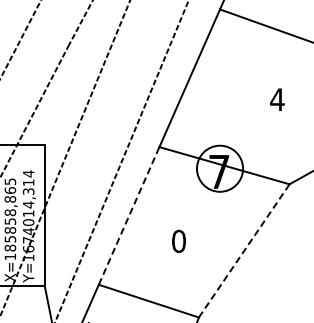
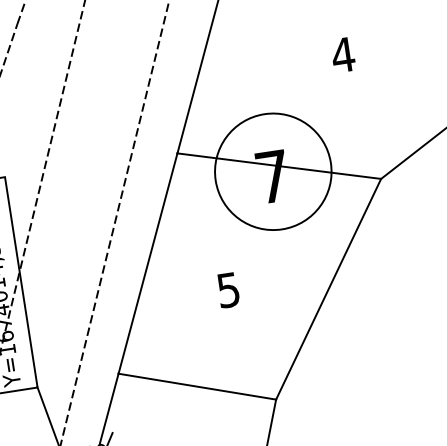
circle: (219, 168) -> (272, 171), size x1.67
line: (129, 215) -> (148, 262), dashed -> solid
text: (178, 241) -> (227, 290), 0 -> 5
line: (244, 250) -> (328, 288), dashed -> solid

